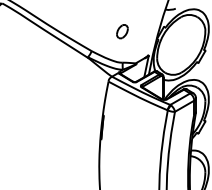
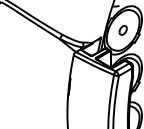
part: (121, 31) -> (122, 30), moved

